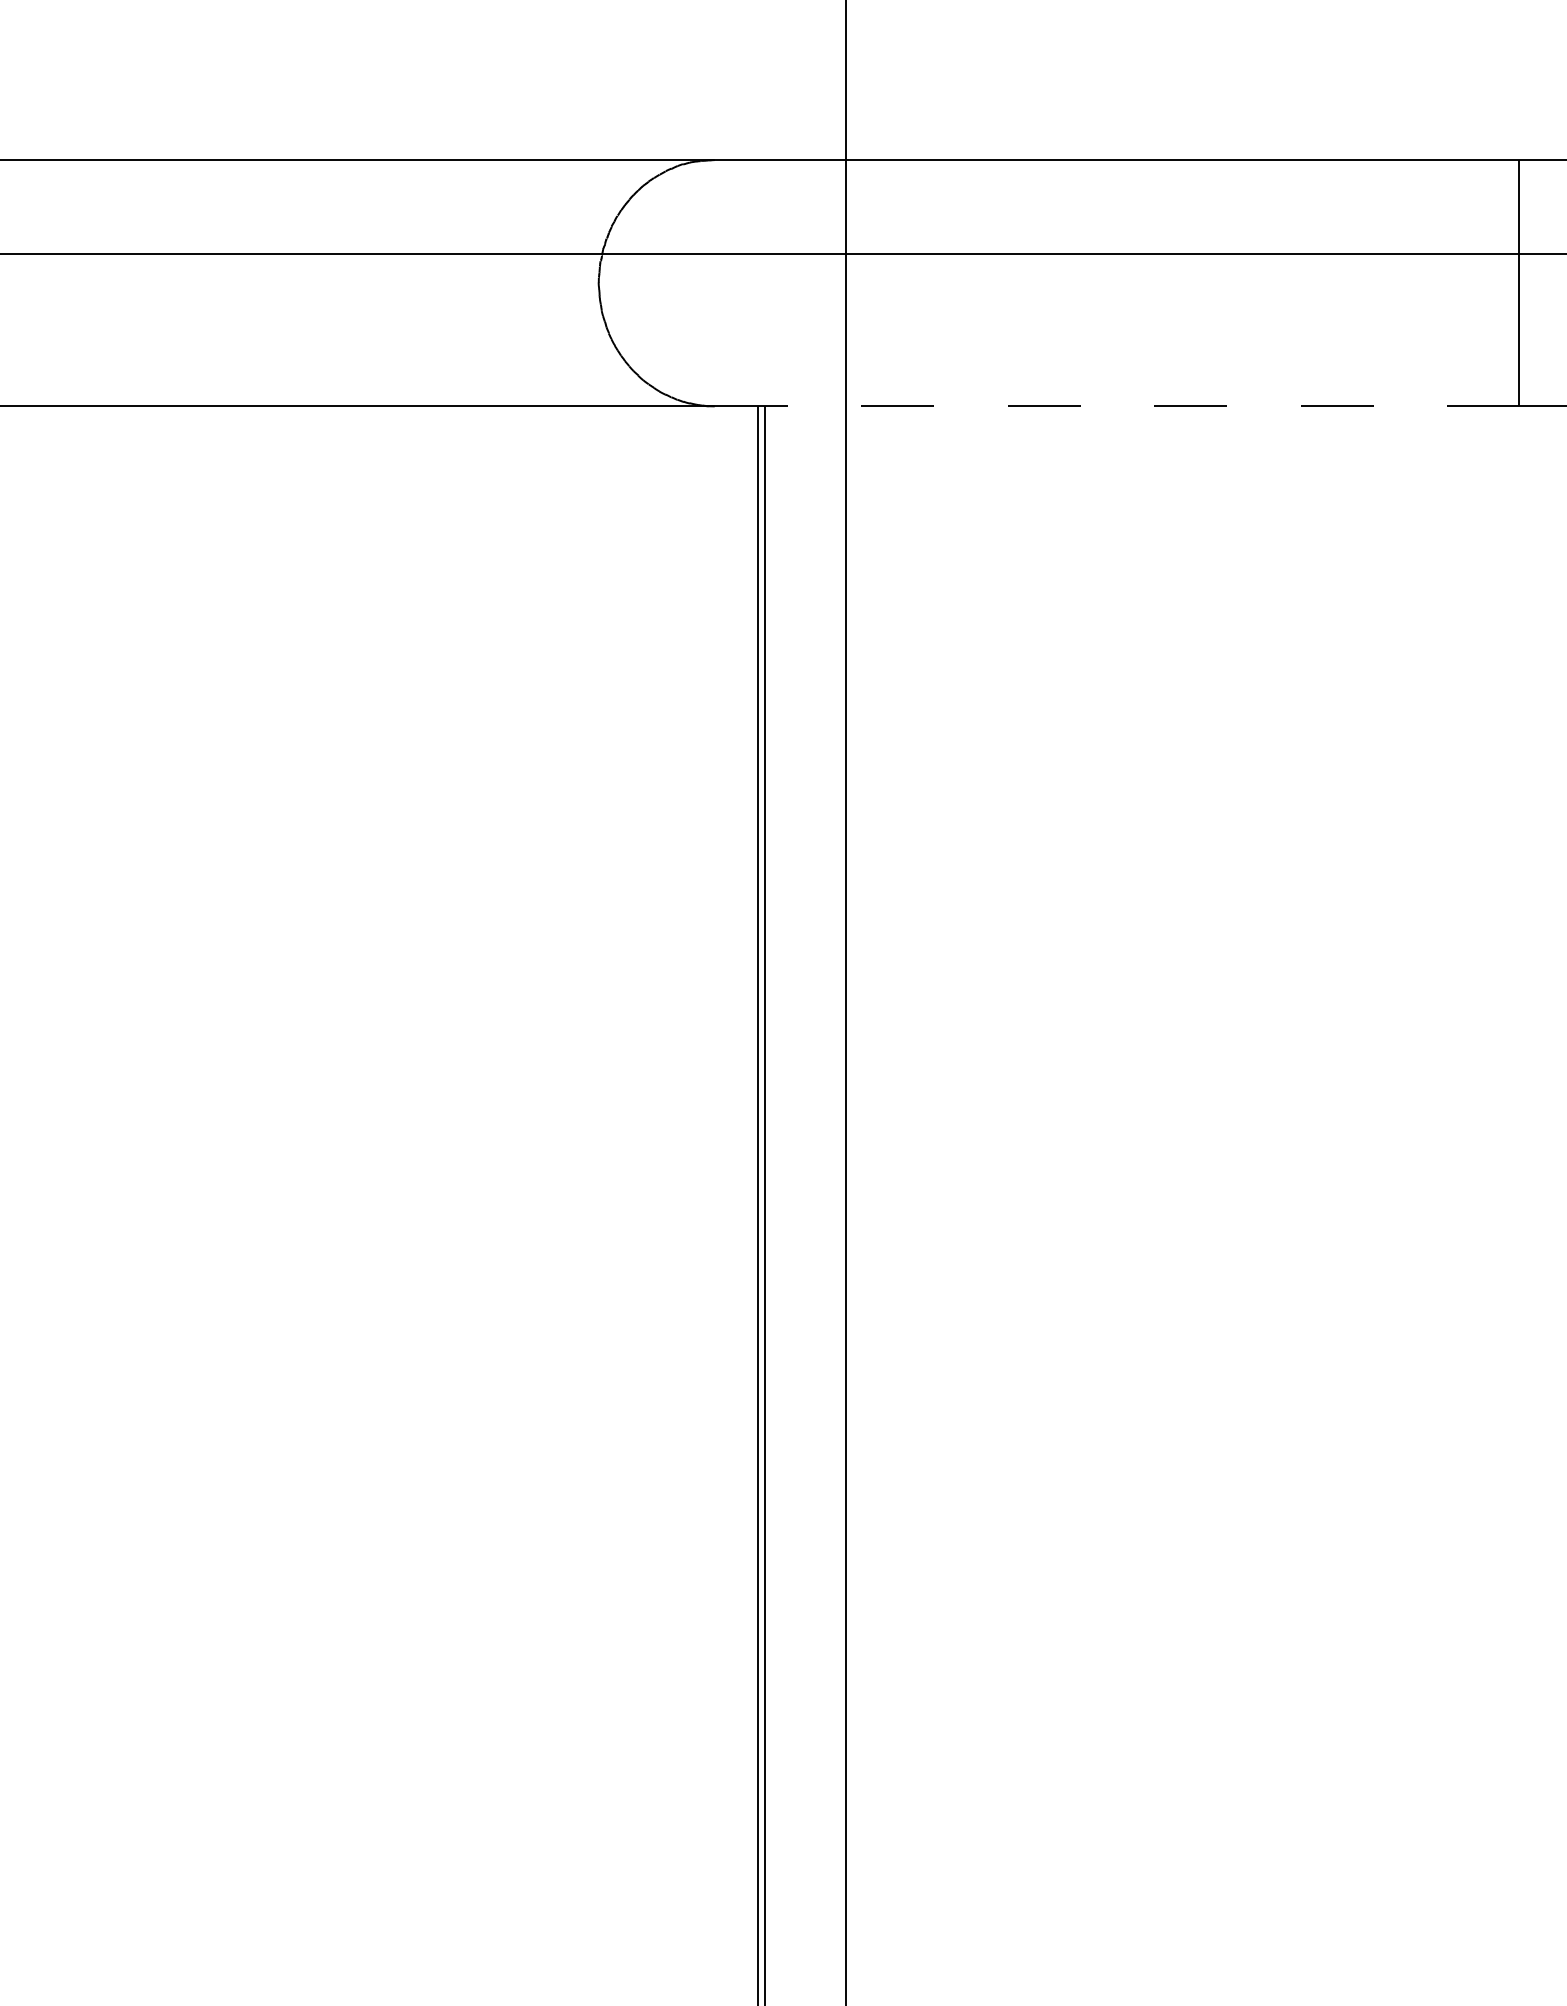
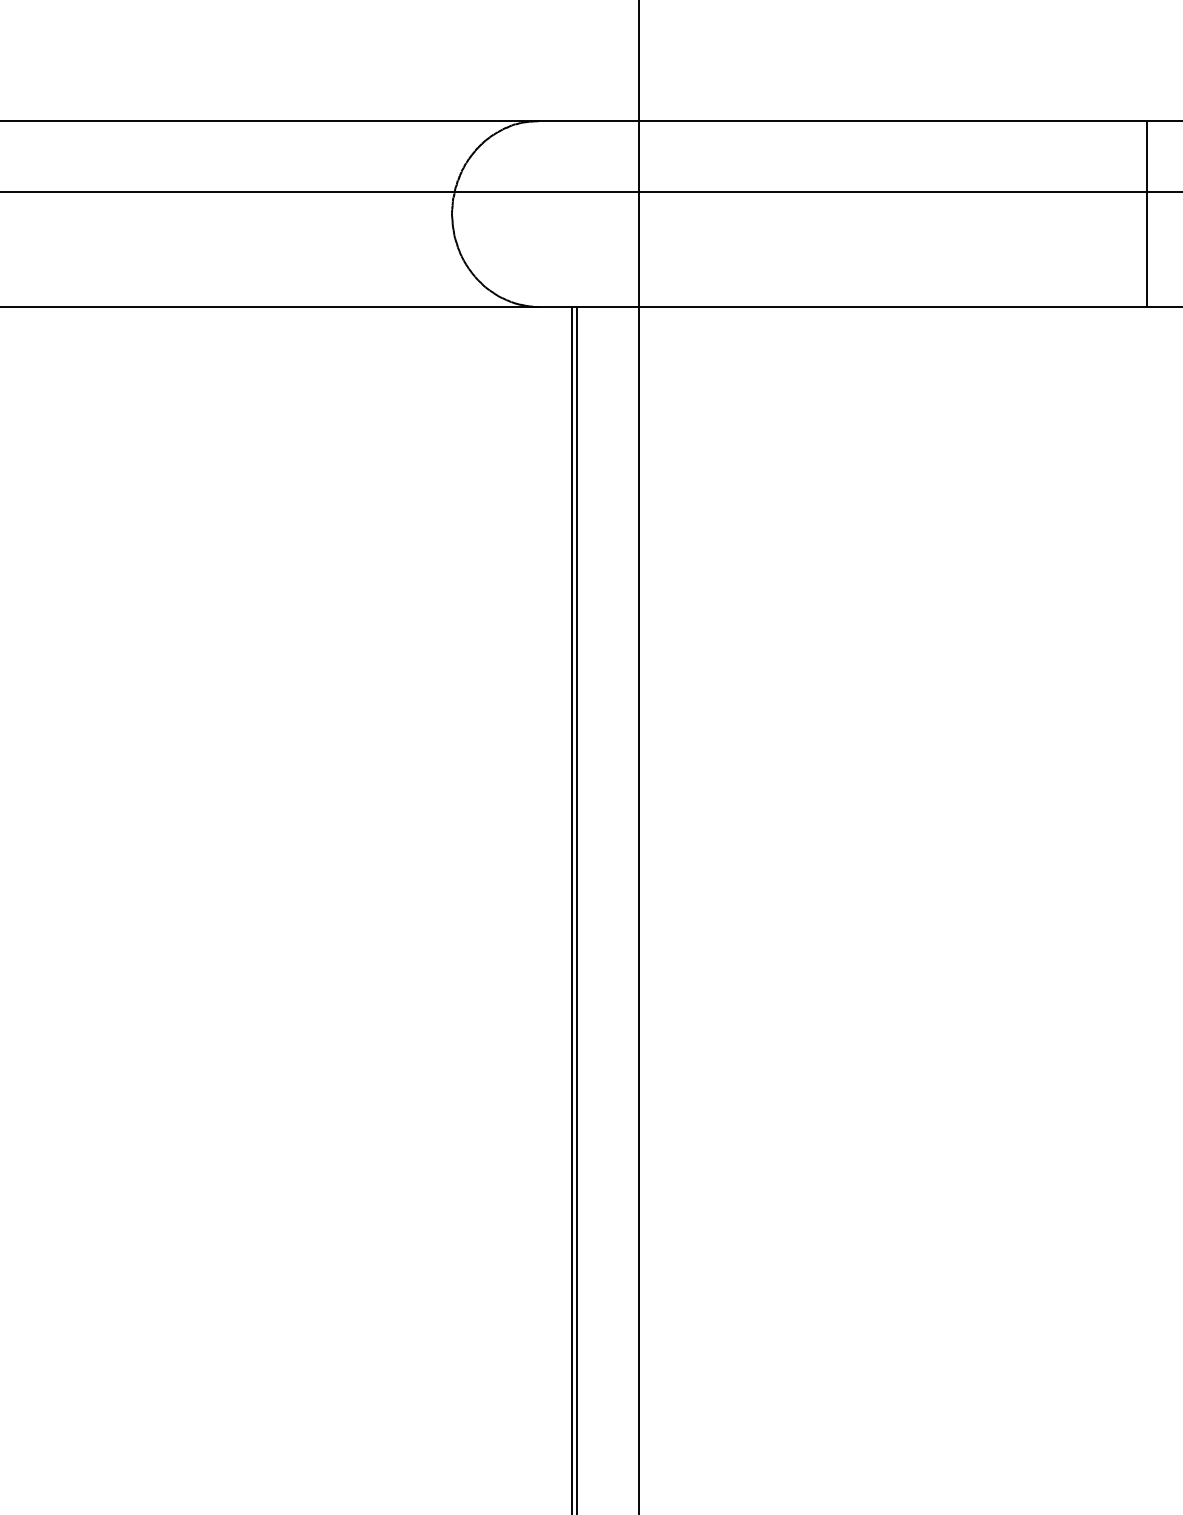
line: (1117, 406) -> (843, 307), dashed -> solid

